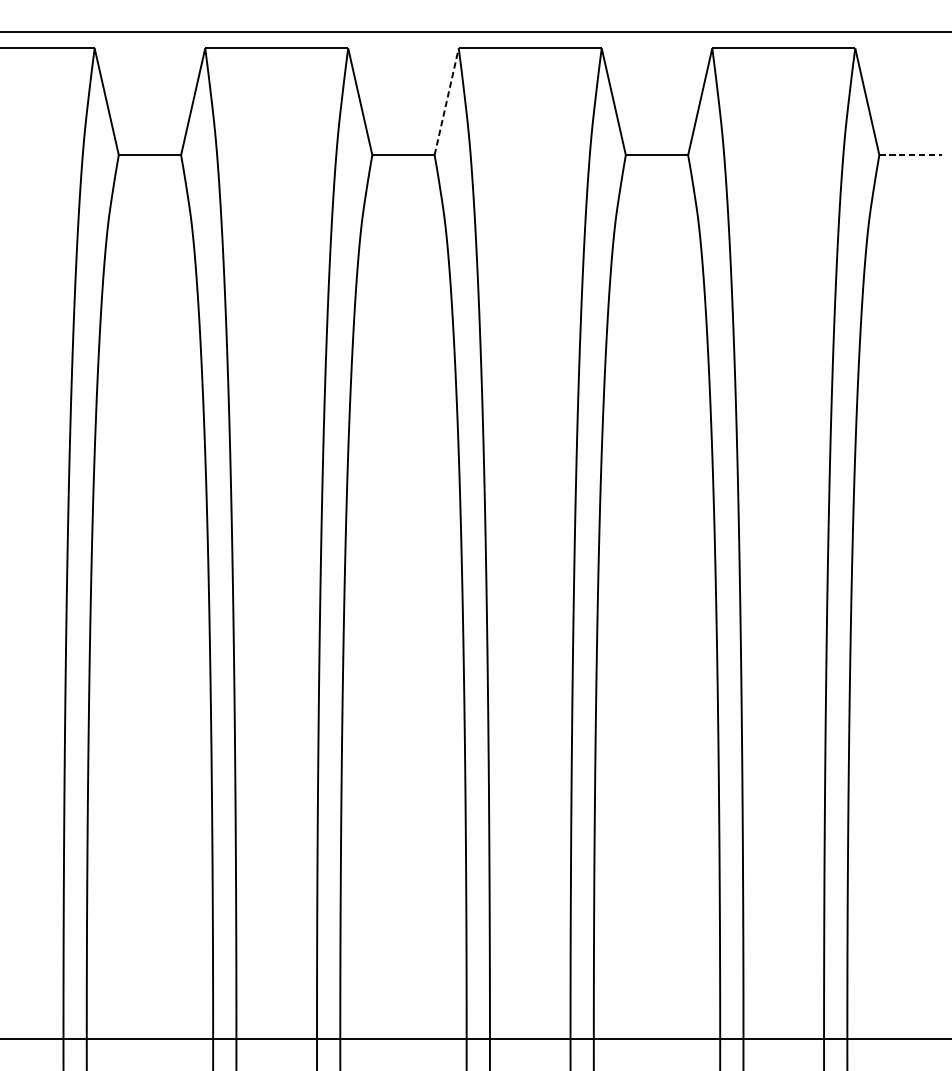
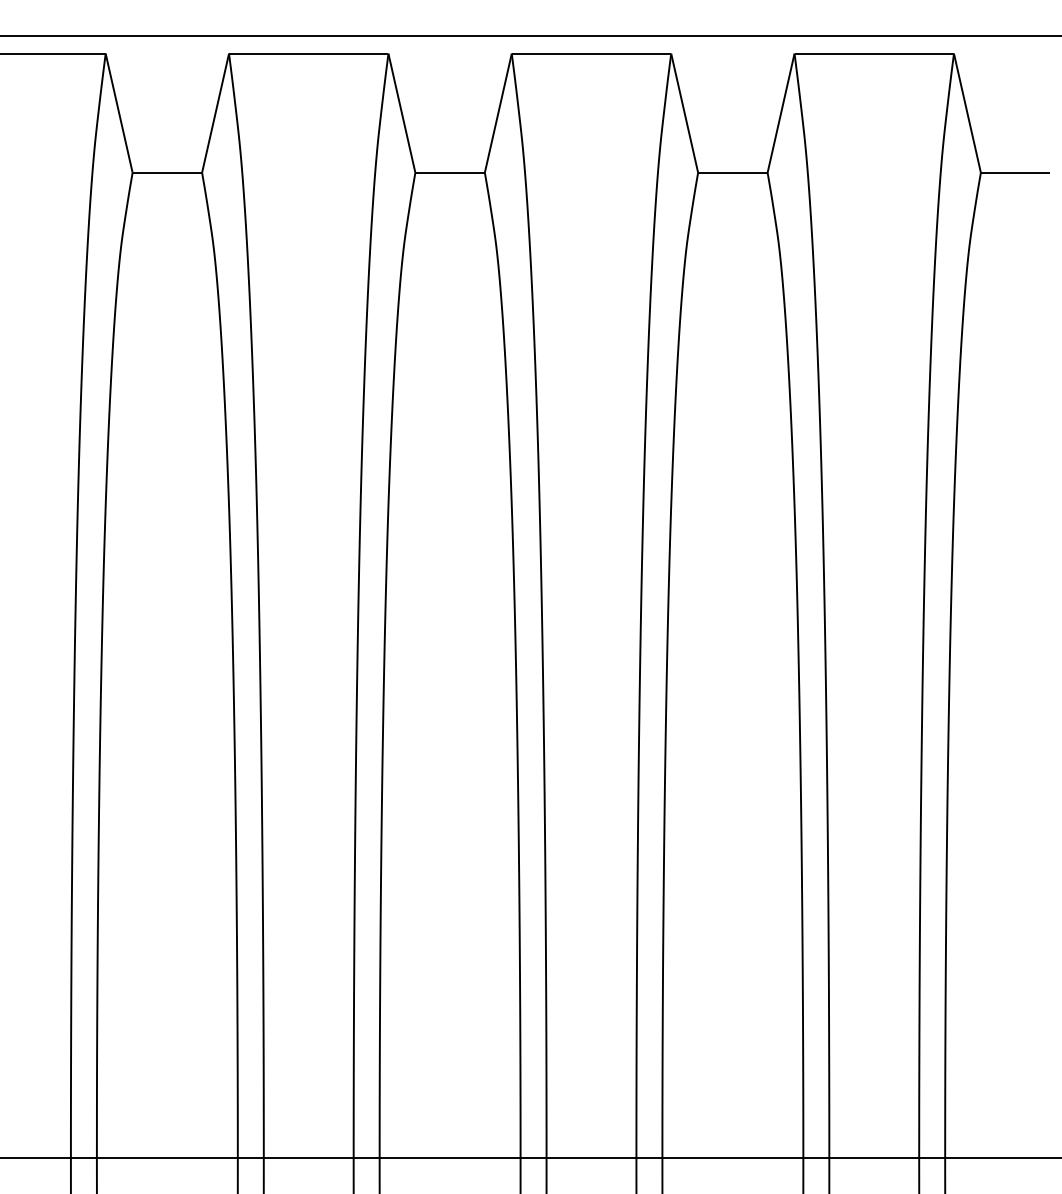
line: (446, 101) -> (498, 113), dashed -> solid
line: (911, 154) -> (1016, 172), dashed -> solid

